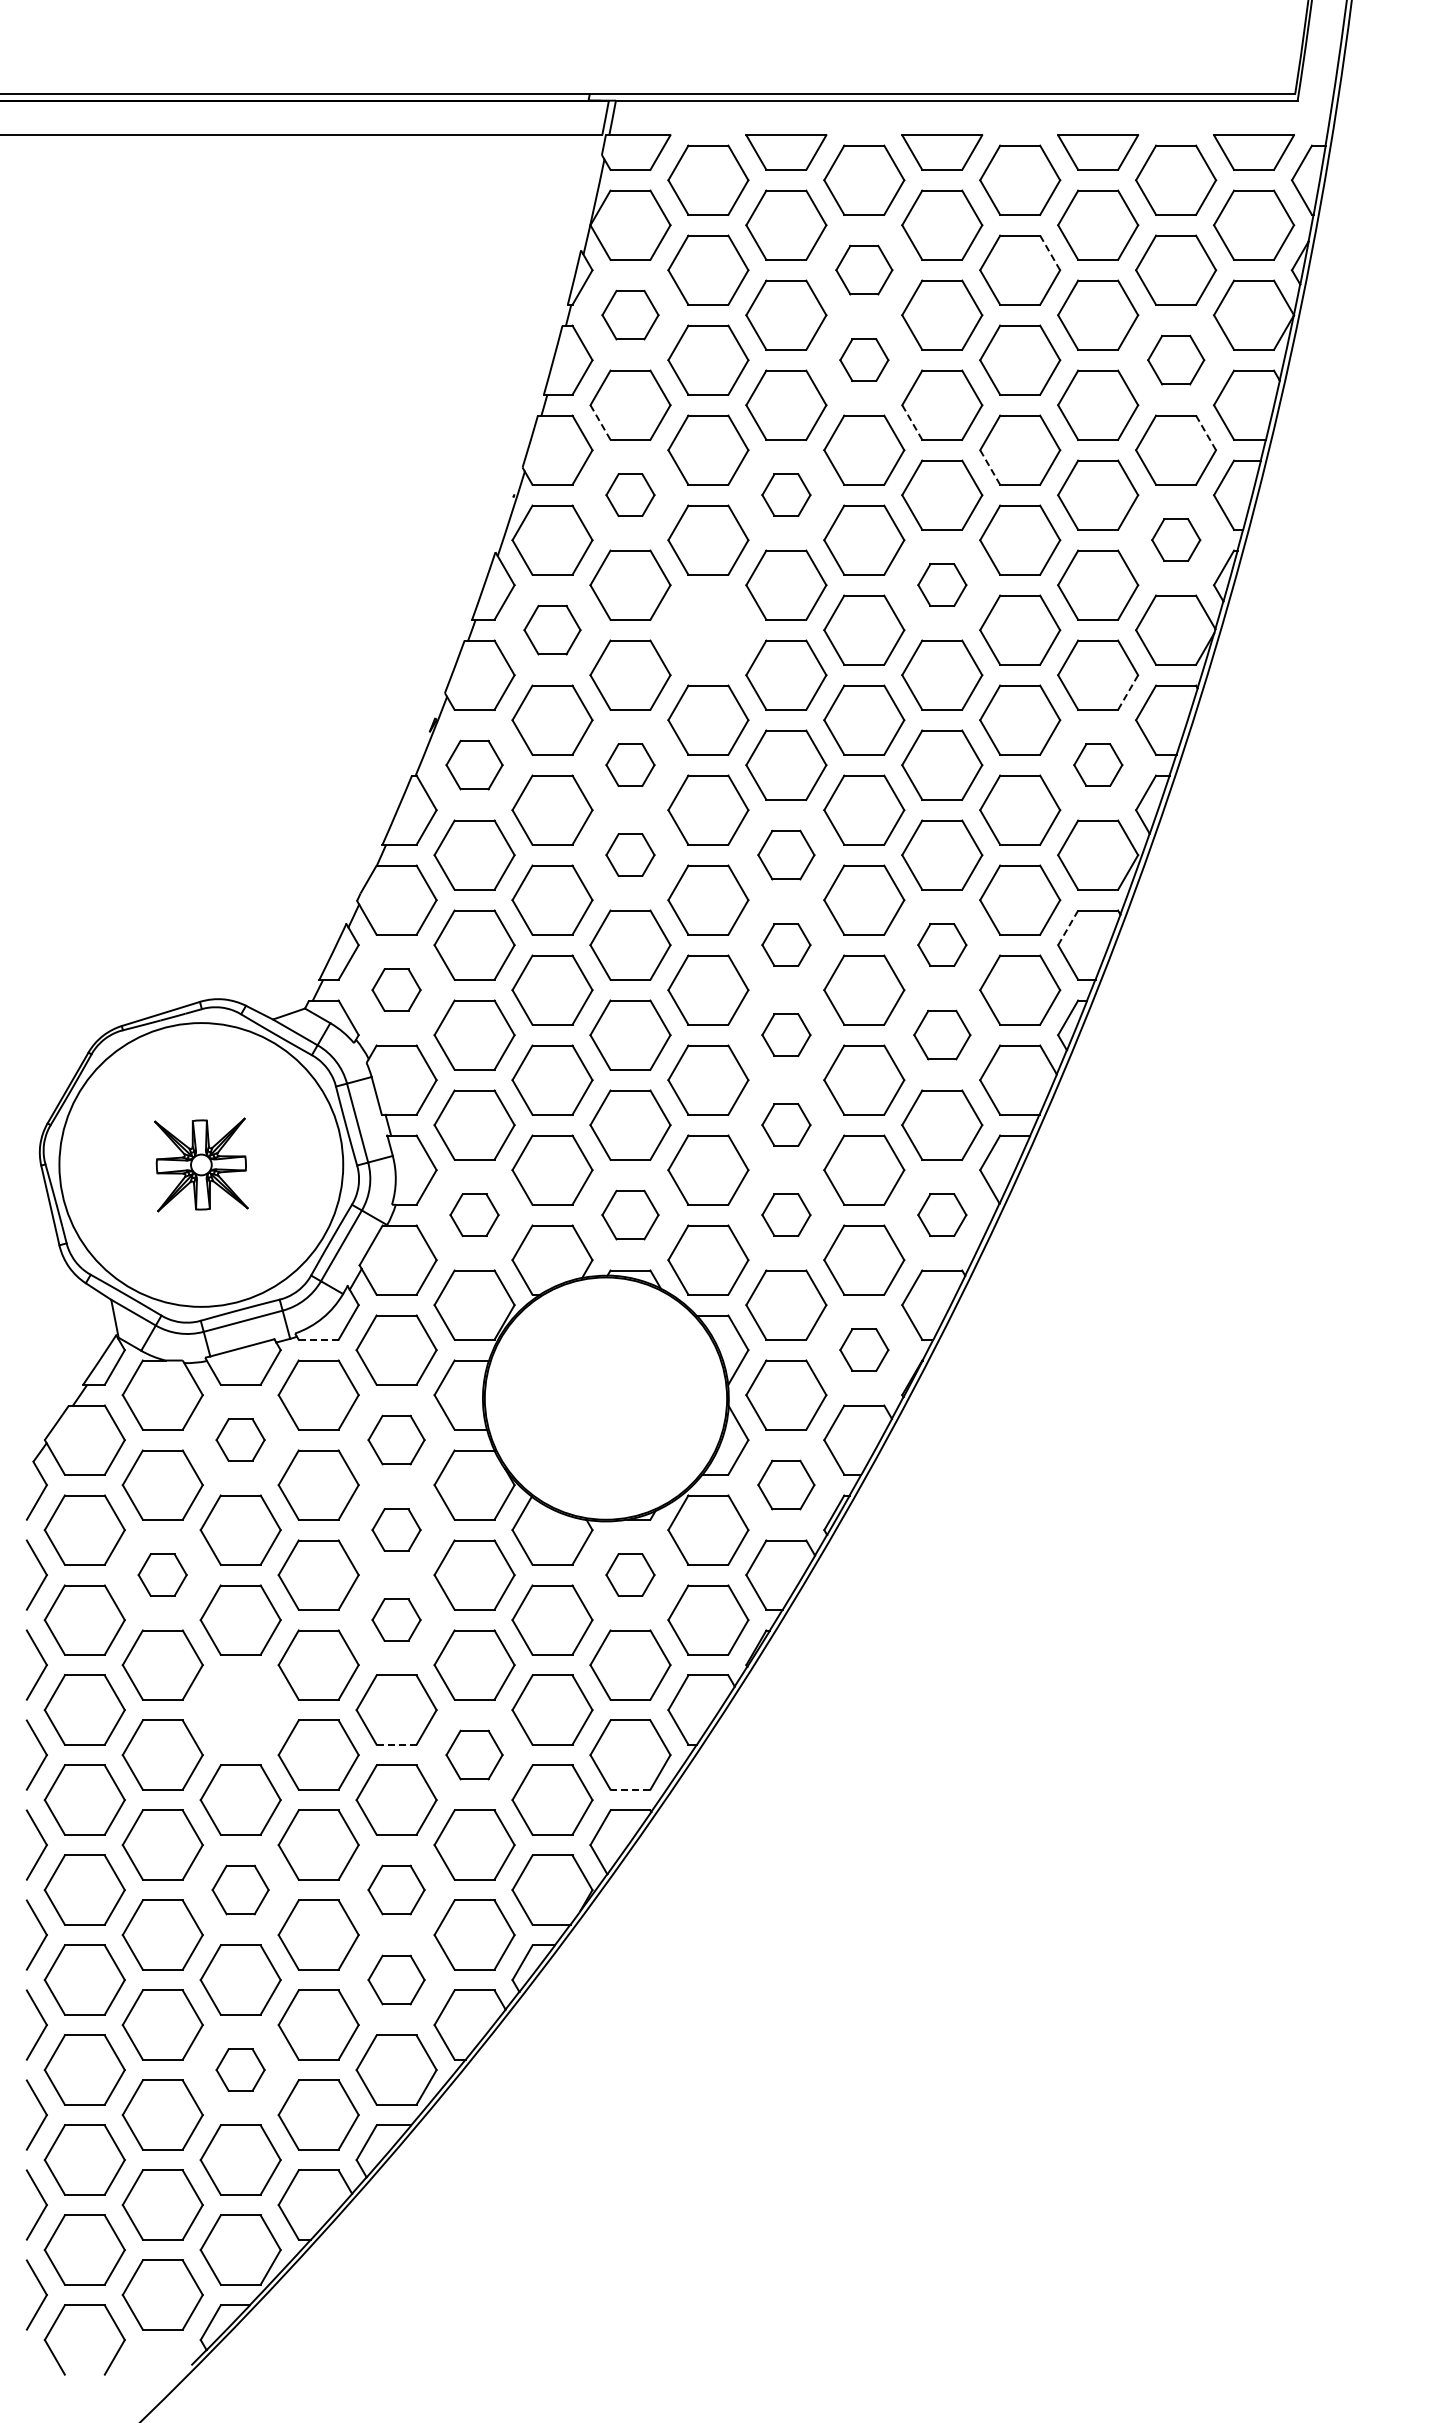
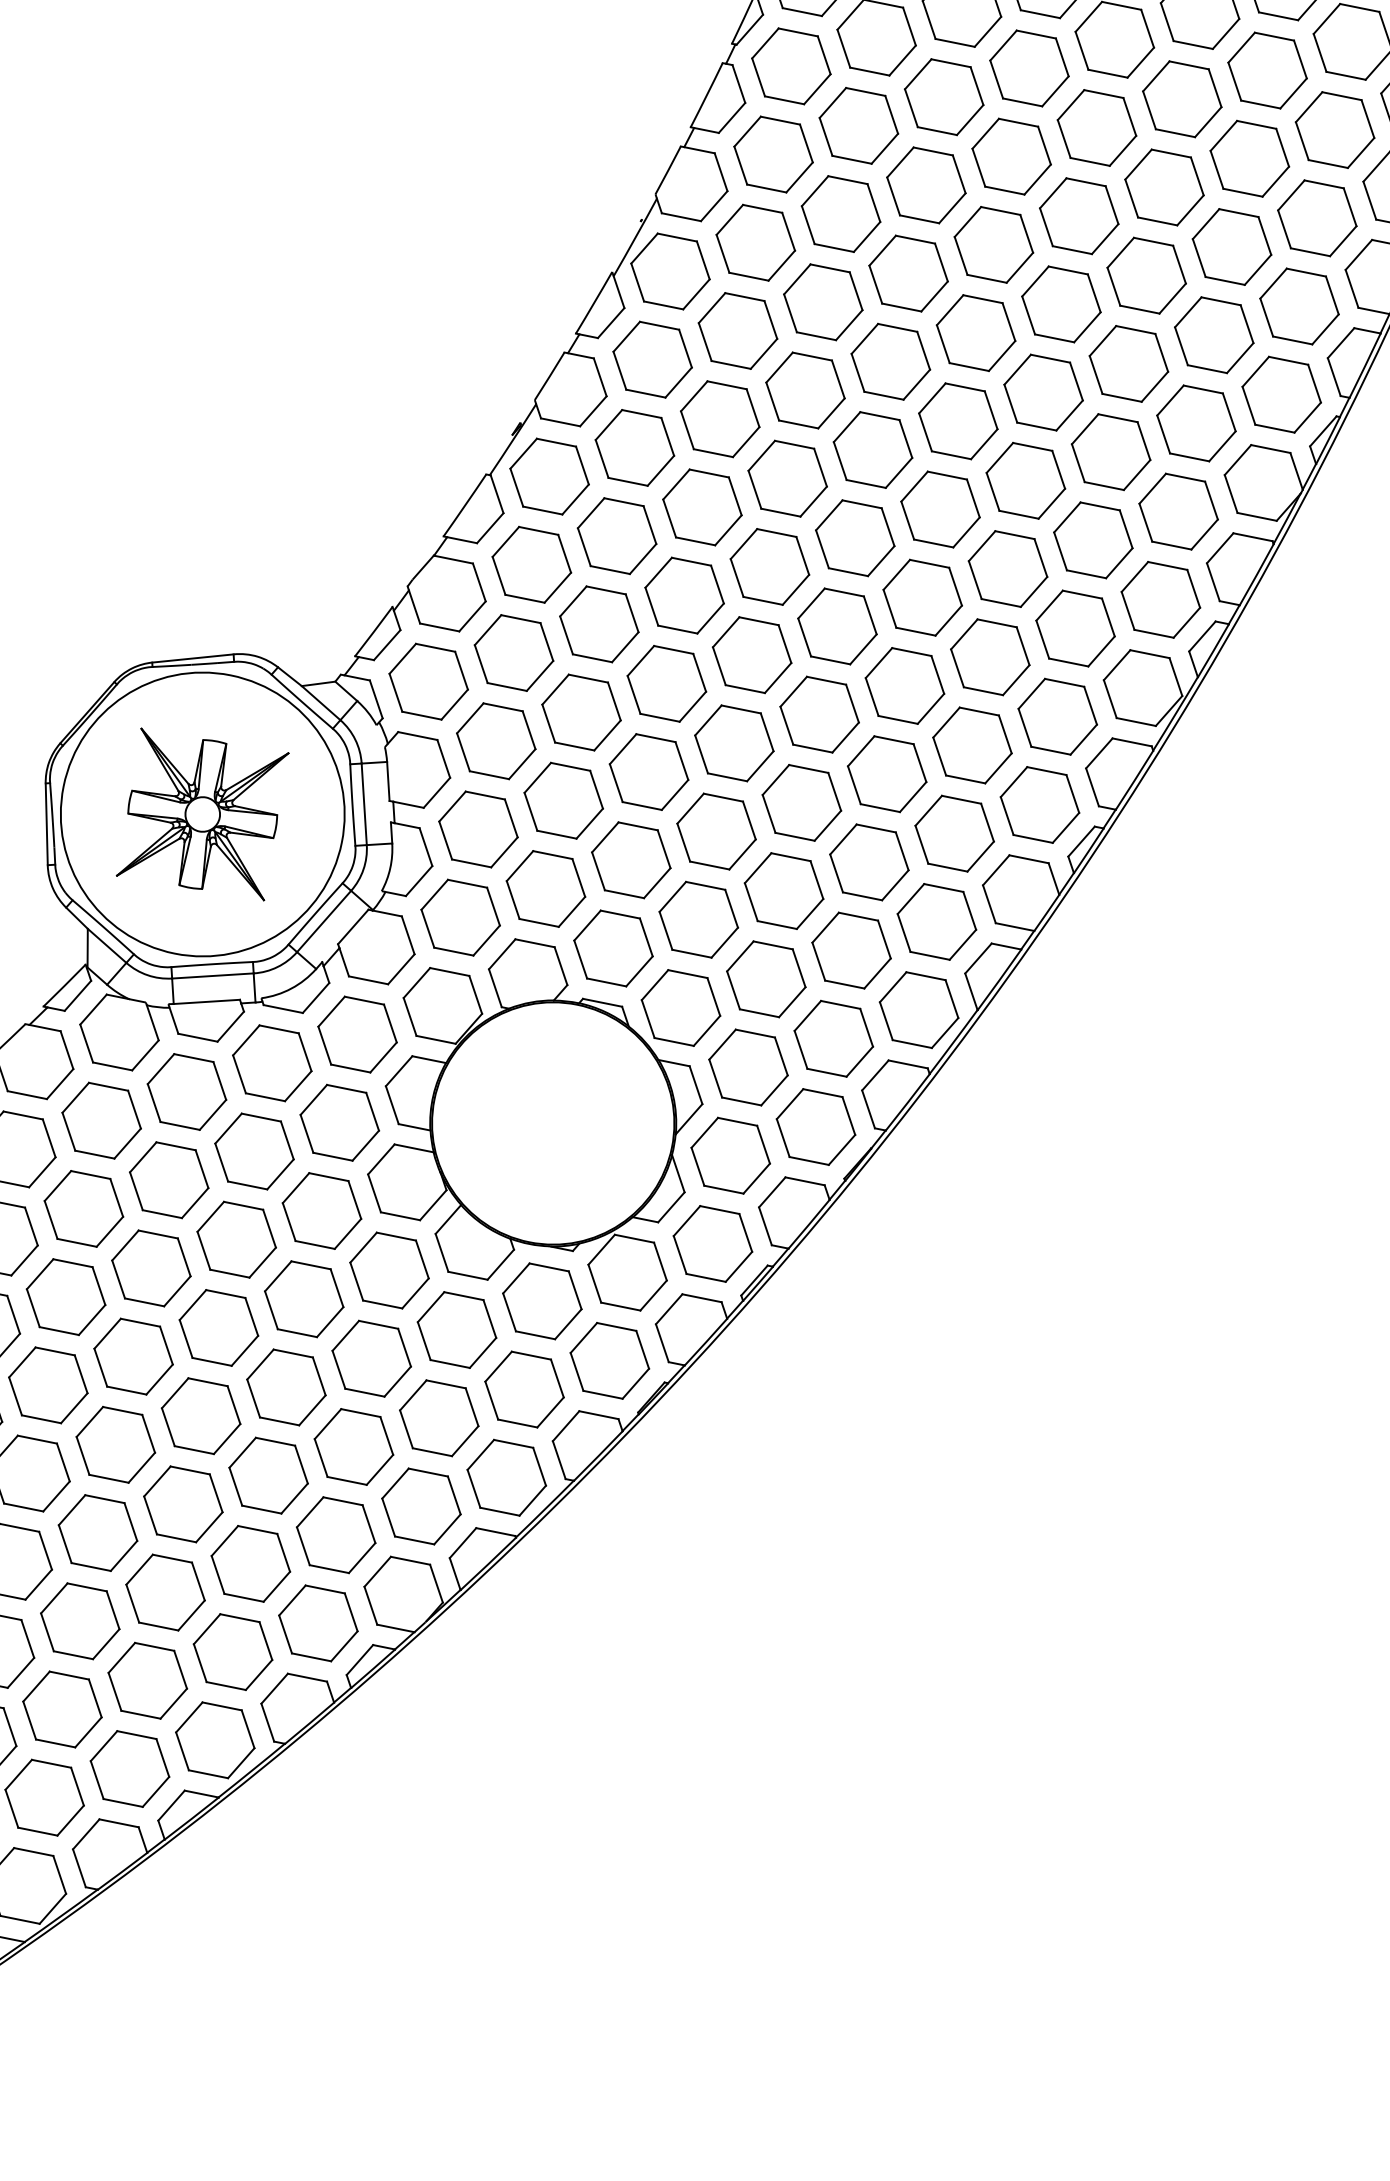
line: (1050, 252) -> (1215, 87), dashed -> solid
part: (864, 269) -> (1029, 67), size x1.43
part: (630, 314) -> (791, 65), size x1.43
part: (864, 359) -> (1012, 155), size x1.67
part: (1176, 359) -> (1317, 217), size x1.43
line: (600, 422) -> (740, 165), dashed -> solid
line: (912, 422) -> (1046, 227), dashed -> solid
line: (1206, 432) -> (1332, 295), dashed -> solid
line: (990, 467) -> (1114, 286), dashed -> solid
part: (630, 494) -> (755, 242), size x1.67
part: (786, 494) -> (908, 272), size x1.67
part: (1176, 539) -> (1282, 394), size x1.67
part: (942, 584) -> (1044, 391), size x1.67
part: (552, 629) -> (652, 358), size x1.43
part: (708, 629) -> (805, 389), added
line: (1128, 692) -> (1205, 534), dashed -> solid
part: (474, 764) -> (549, 475), size x1.43
part: (630, 764) -> (702, 506), size x1.67
part: (1098, 764) -> (1161, 599), size x1.67
part: (630, 854) -> (684, 594), size x1.67
part: (786, 854) -> (837, 625), size x1.43
line: (1068, 927) -> (1099, 753), dashed -> solid
part: (786, 944) -> (819, 714), size x1.67
part: (942, 944) -> (972, 744), size x1.67
part: (396, 989) -> (428, 681), size x1.67
part: (786, 1034) -> (802, 802), size x1.67
part: (942, 1034) -> (955, 833), size x1.43
part: (786, 1124) -> (784, 890), size x1.67
part: (201, 1164) -> (203, 814), size x1.67
part: (474, 1214) -> (460, 917), size x1.67
part: (630, 1214) -> (613, 947), size x1.43
part: (786, 1214) -> (766, 978), size x1.67
part: (942, 1214) -> (919, 1009), size x1.67
line: (318, 1339) -> (283, 1008), dashed -> solid
part: (864, 1349) -> (816, 1126), size x1.67
part: (240, 1439) -> (186, 1091), size x1.67
part: (396, 1439) -> (339, 1122), size x1.43
part: (786, 1484) -> (713, 1243), size x1.43
part: (396, 1529) -> (322, 1210), size x1.67
part: (162, 1574) -> (83, 1208), size x1.67
part: (630, 1574) -> (542, 1300), size x1.67
part: (396, 1619) -> (304, 1298), size x1.67
part: (240, 1709) -> (133, 1356), added
line: (396, 1744) -> (279, 1421), dashed -> solid
part: (474, 1754) -> (354, 1446), size x1.43
line: (630, 1789) -> (500, 1511), dashed -> solid
part: (240, 1889) -> (97, 1532), size x1.43
part: (396, 1889) -> (250, 1563), size x1.43
part: (396, 1979) -> (233, 1651), size x1.43
part: (240, 2069) -> (62, 1708), size x1.67

